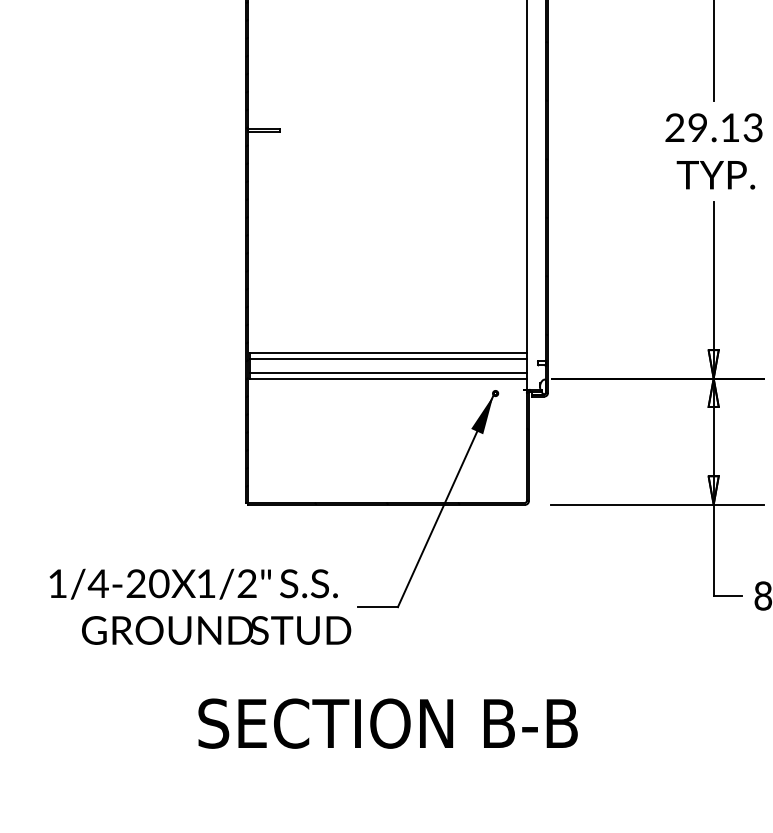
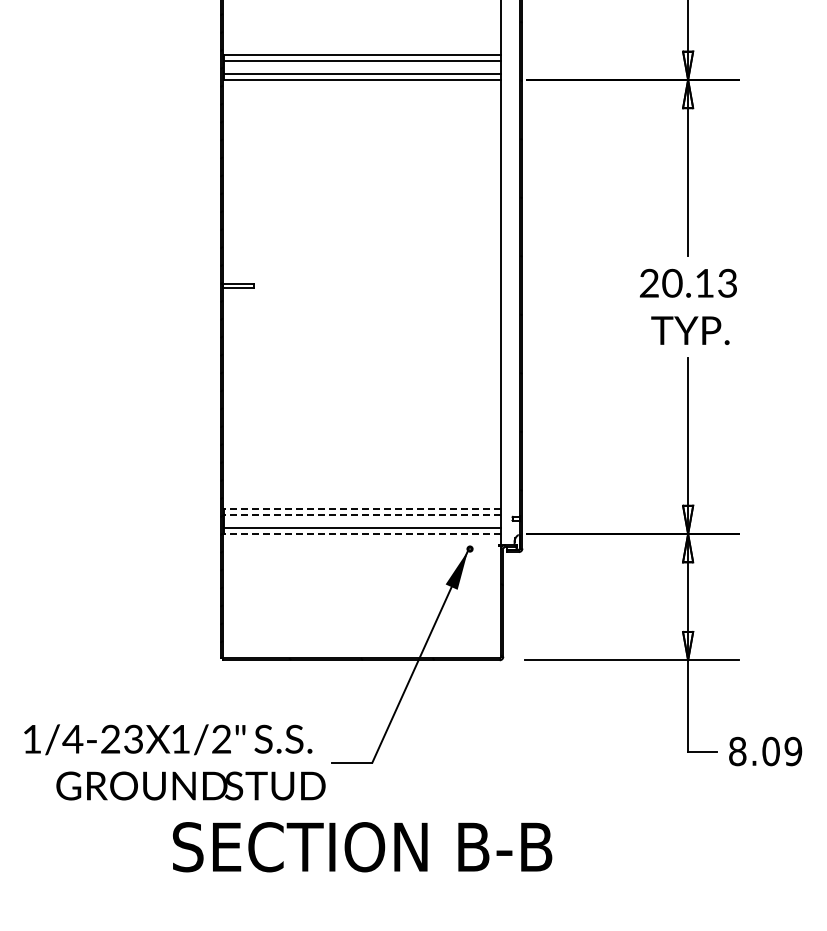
text: (698, 127) -> (672, 283), 29.13 -> 20.13
line: (388, 352) -> (362, 508), solid -> dashed
line: (388, 358) -> (362, 514), solid -> dashed
line: (388, 378) -> (362, 534), solid -> dashed
text: (159, 583) -> (133, 739), 1/4-20X -> 1/4-23X
text: (388, 723) -> (362, 847), moved

